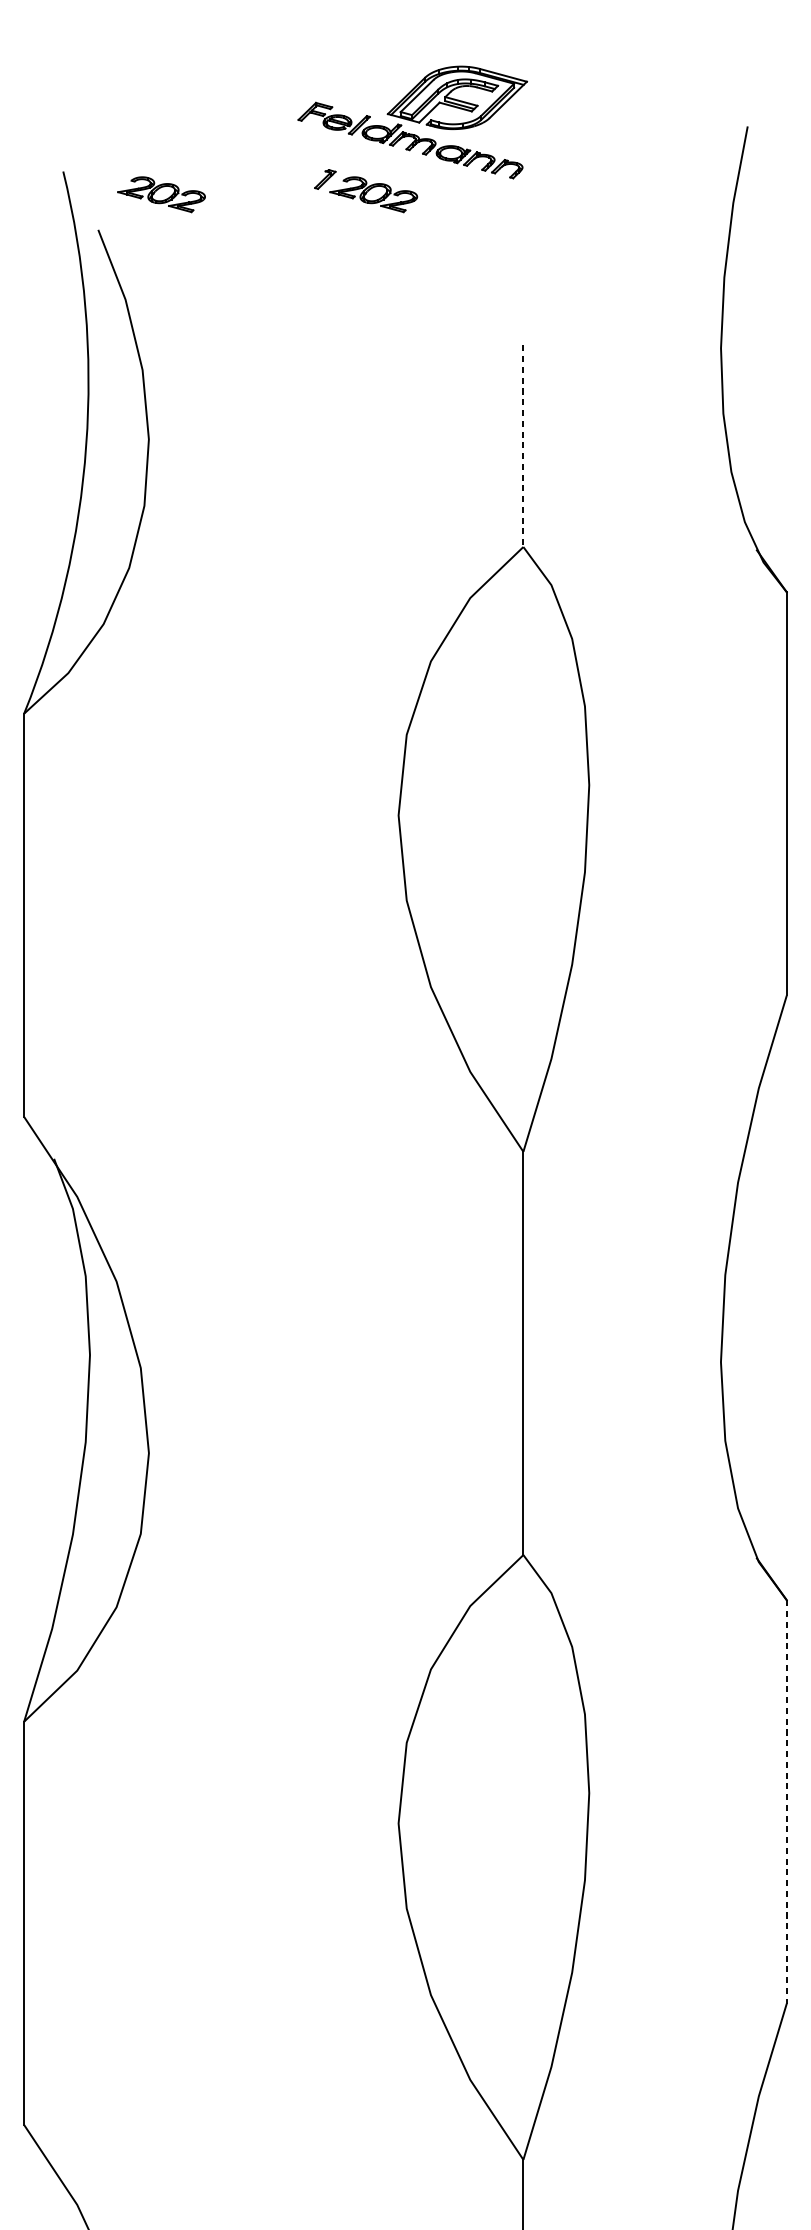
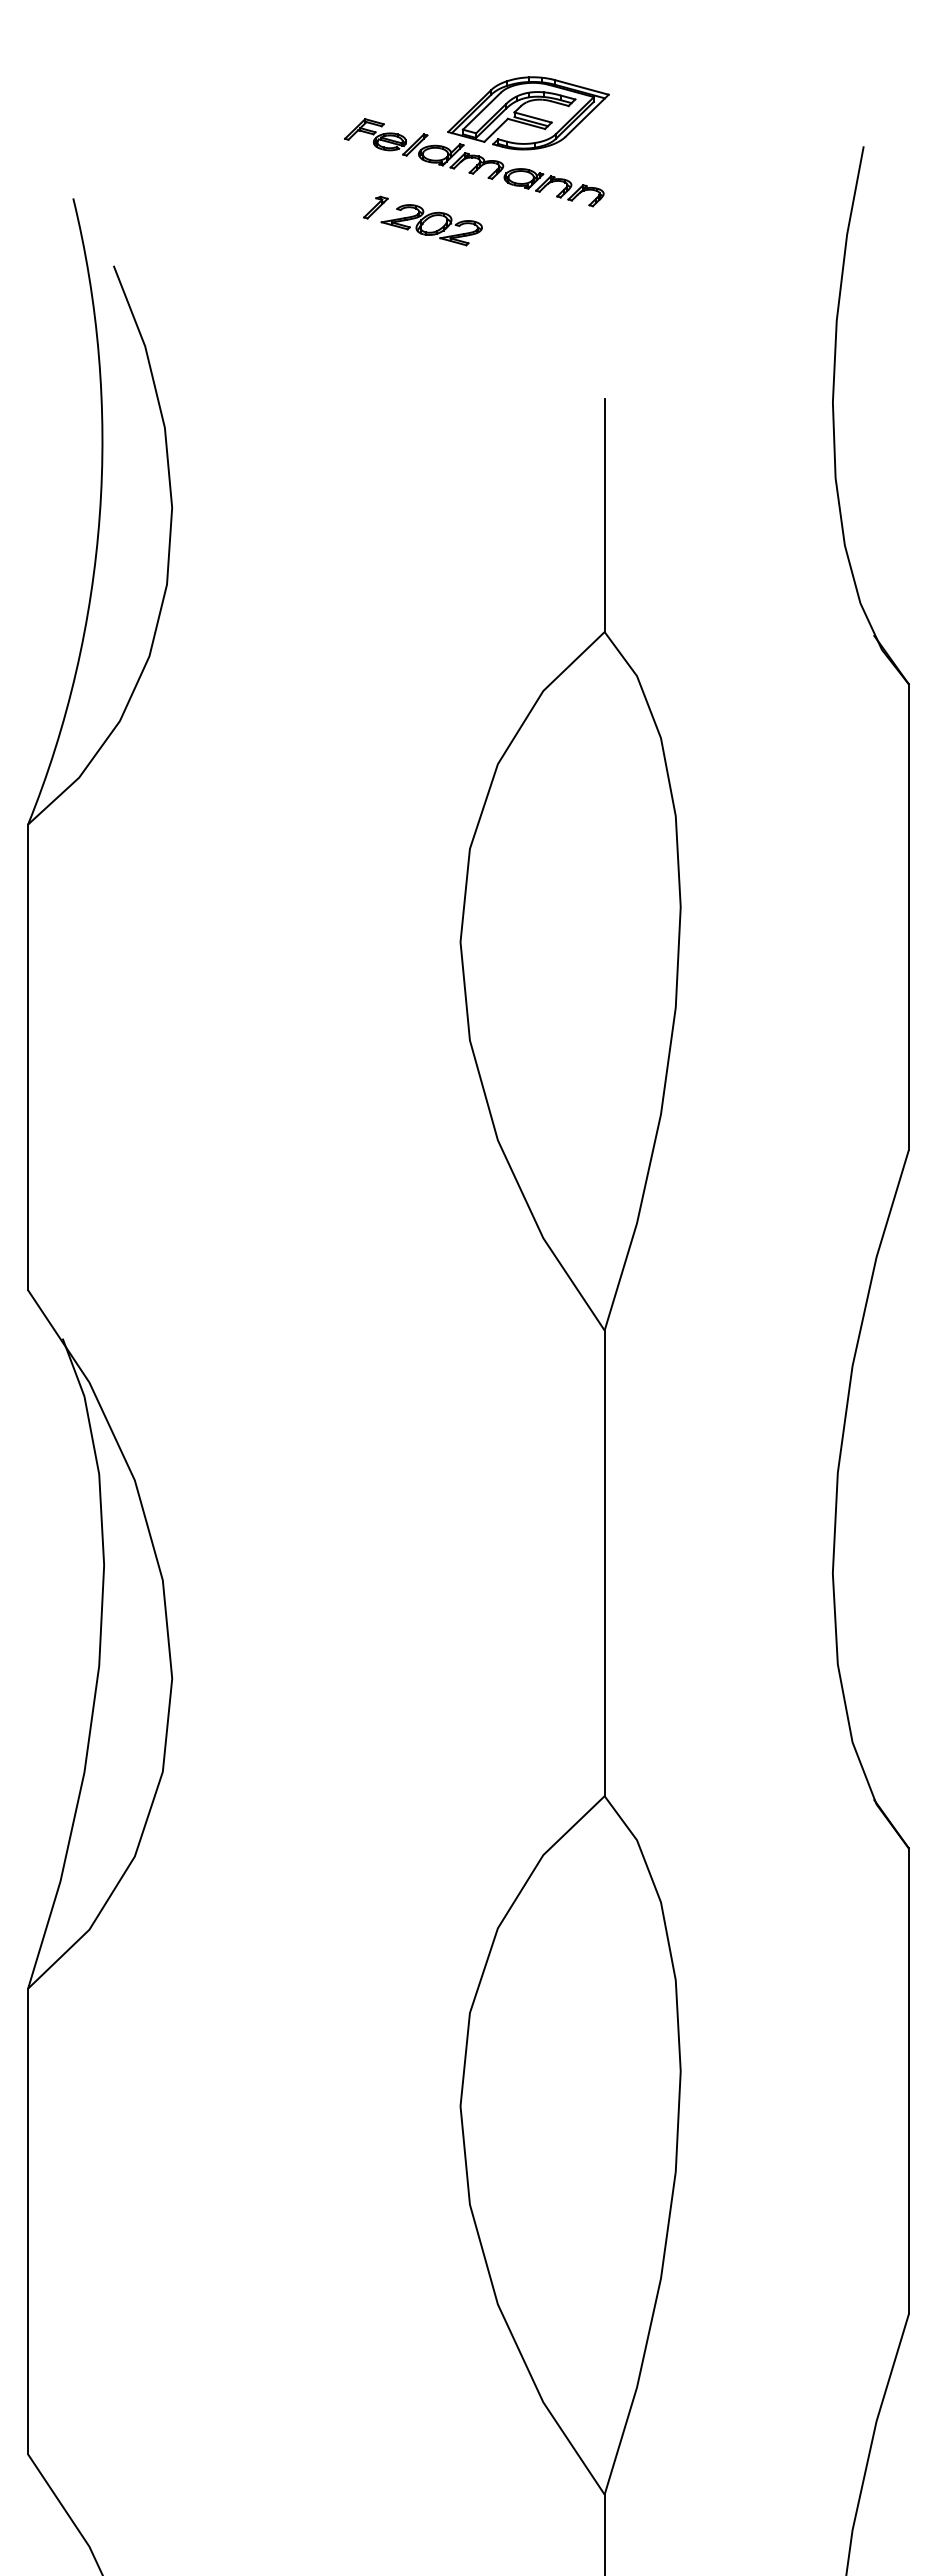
part: (161, 194) -> (186, 225), removed
line: (523, 446) -> (604, 516), dashed -> solid
line: (786, 1802) -> (908, 2081), dashed -> solid

